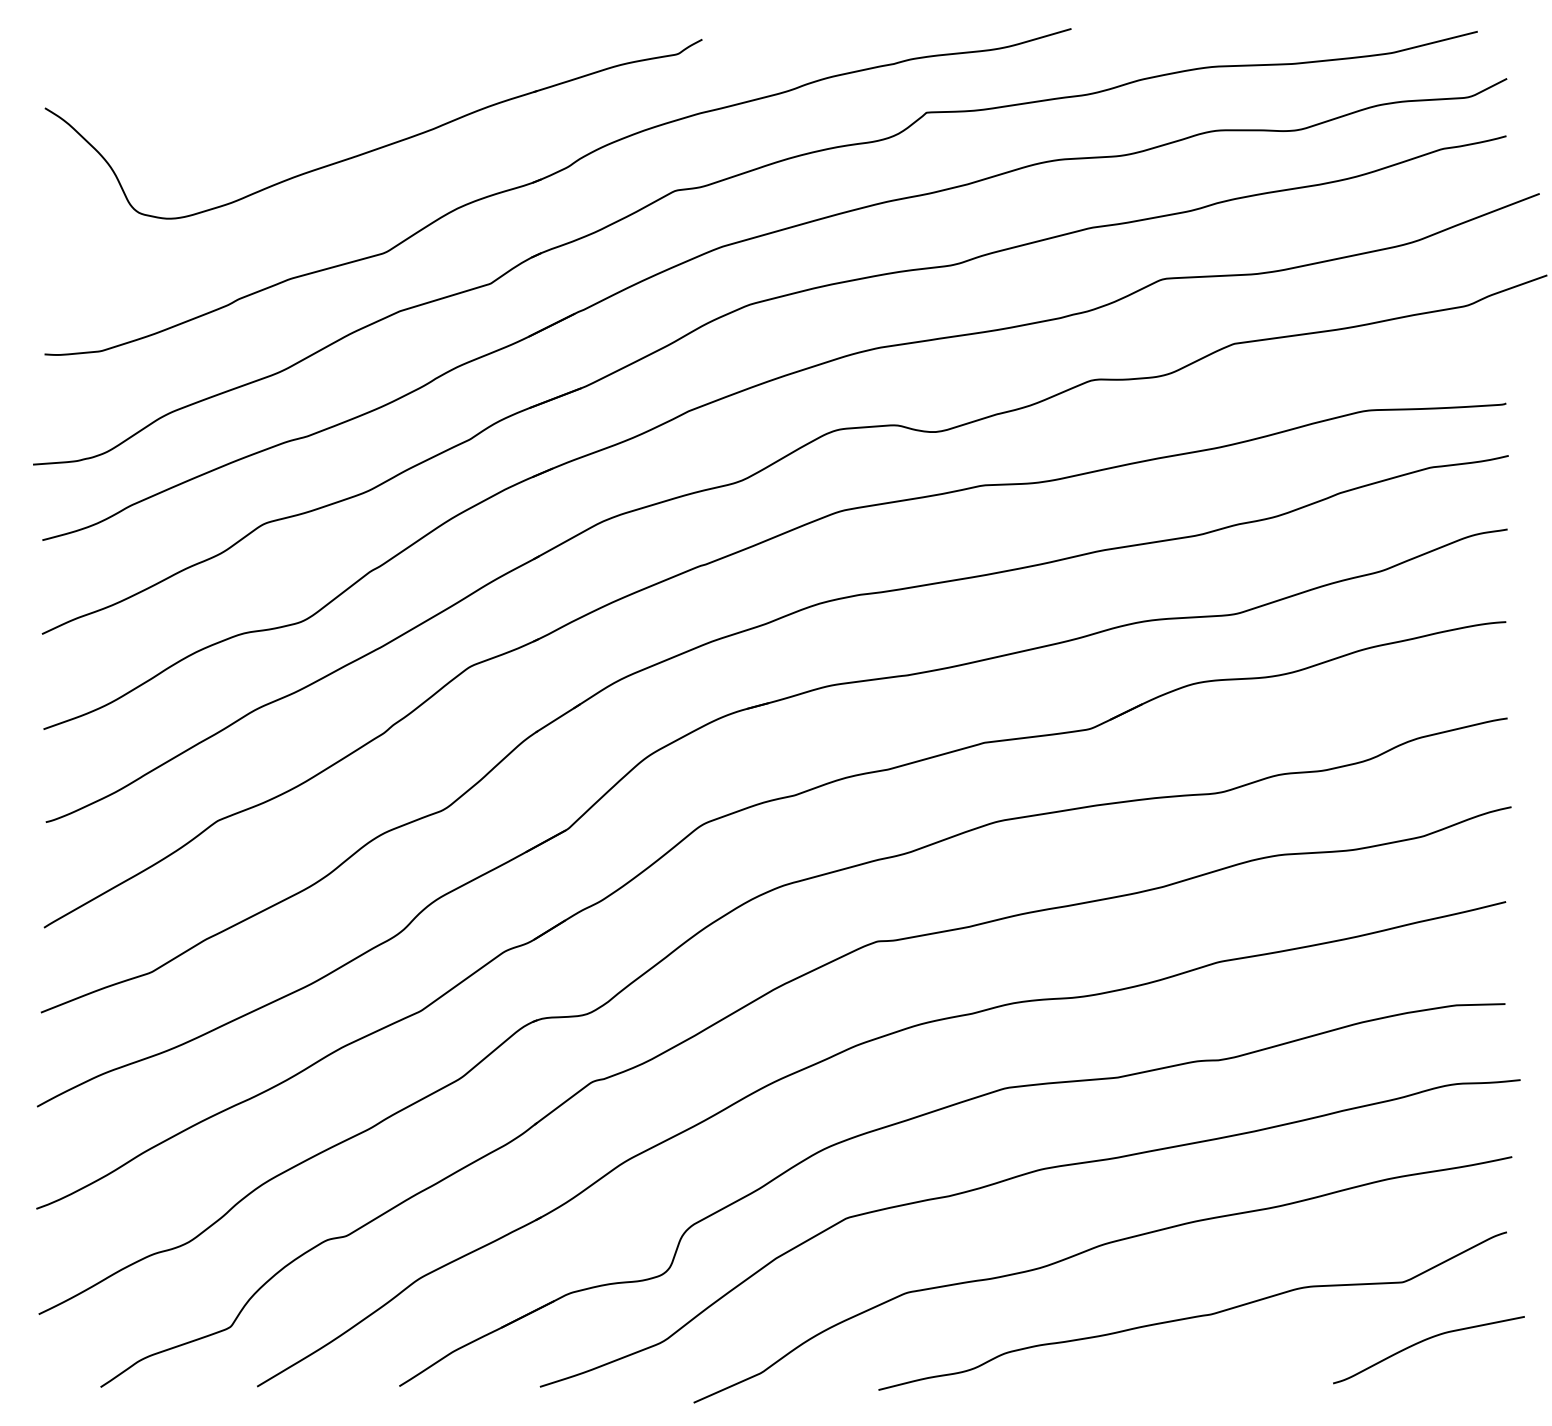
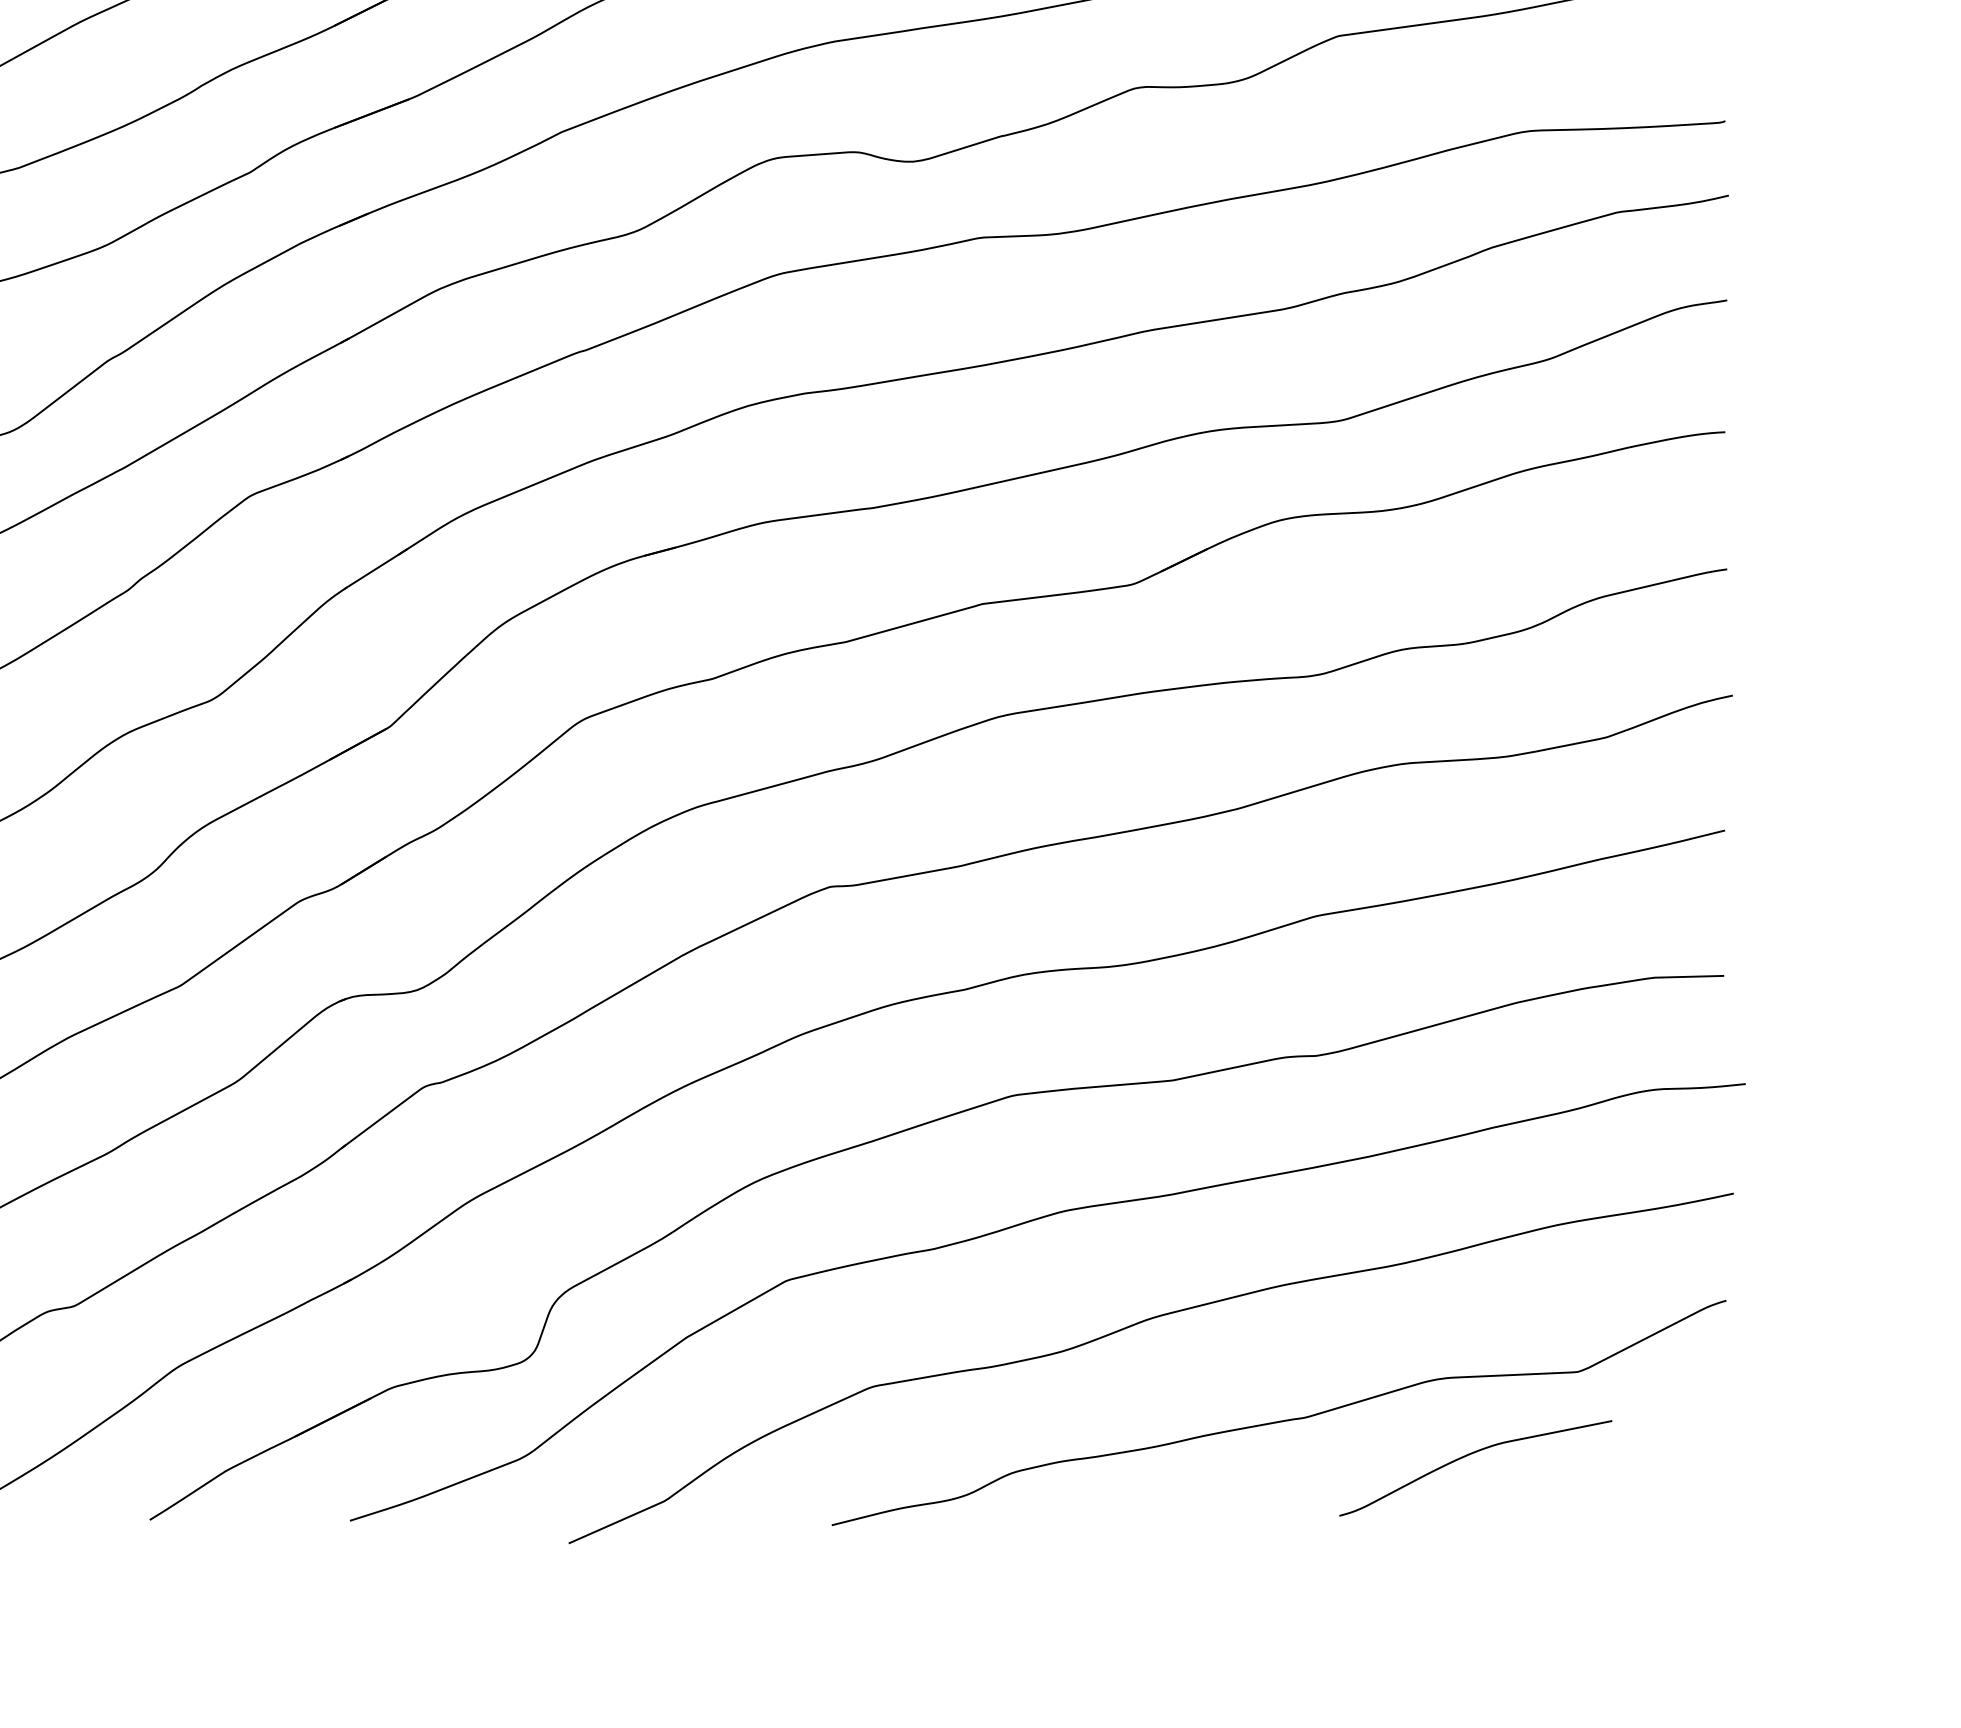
curve: (1424, 1341) -> (1469, 1456), moved

